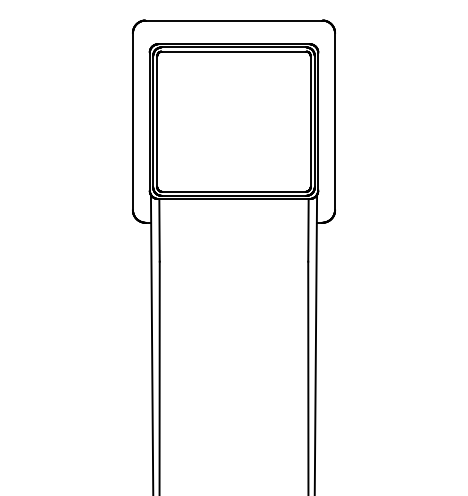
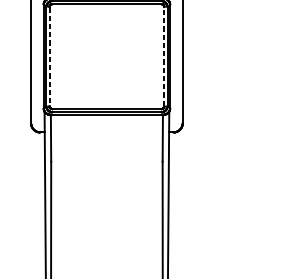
line: (157, 121) -> (49, 56), solid -> dashed
line: (310, 121) -> (164, 56), solid -> dashed

